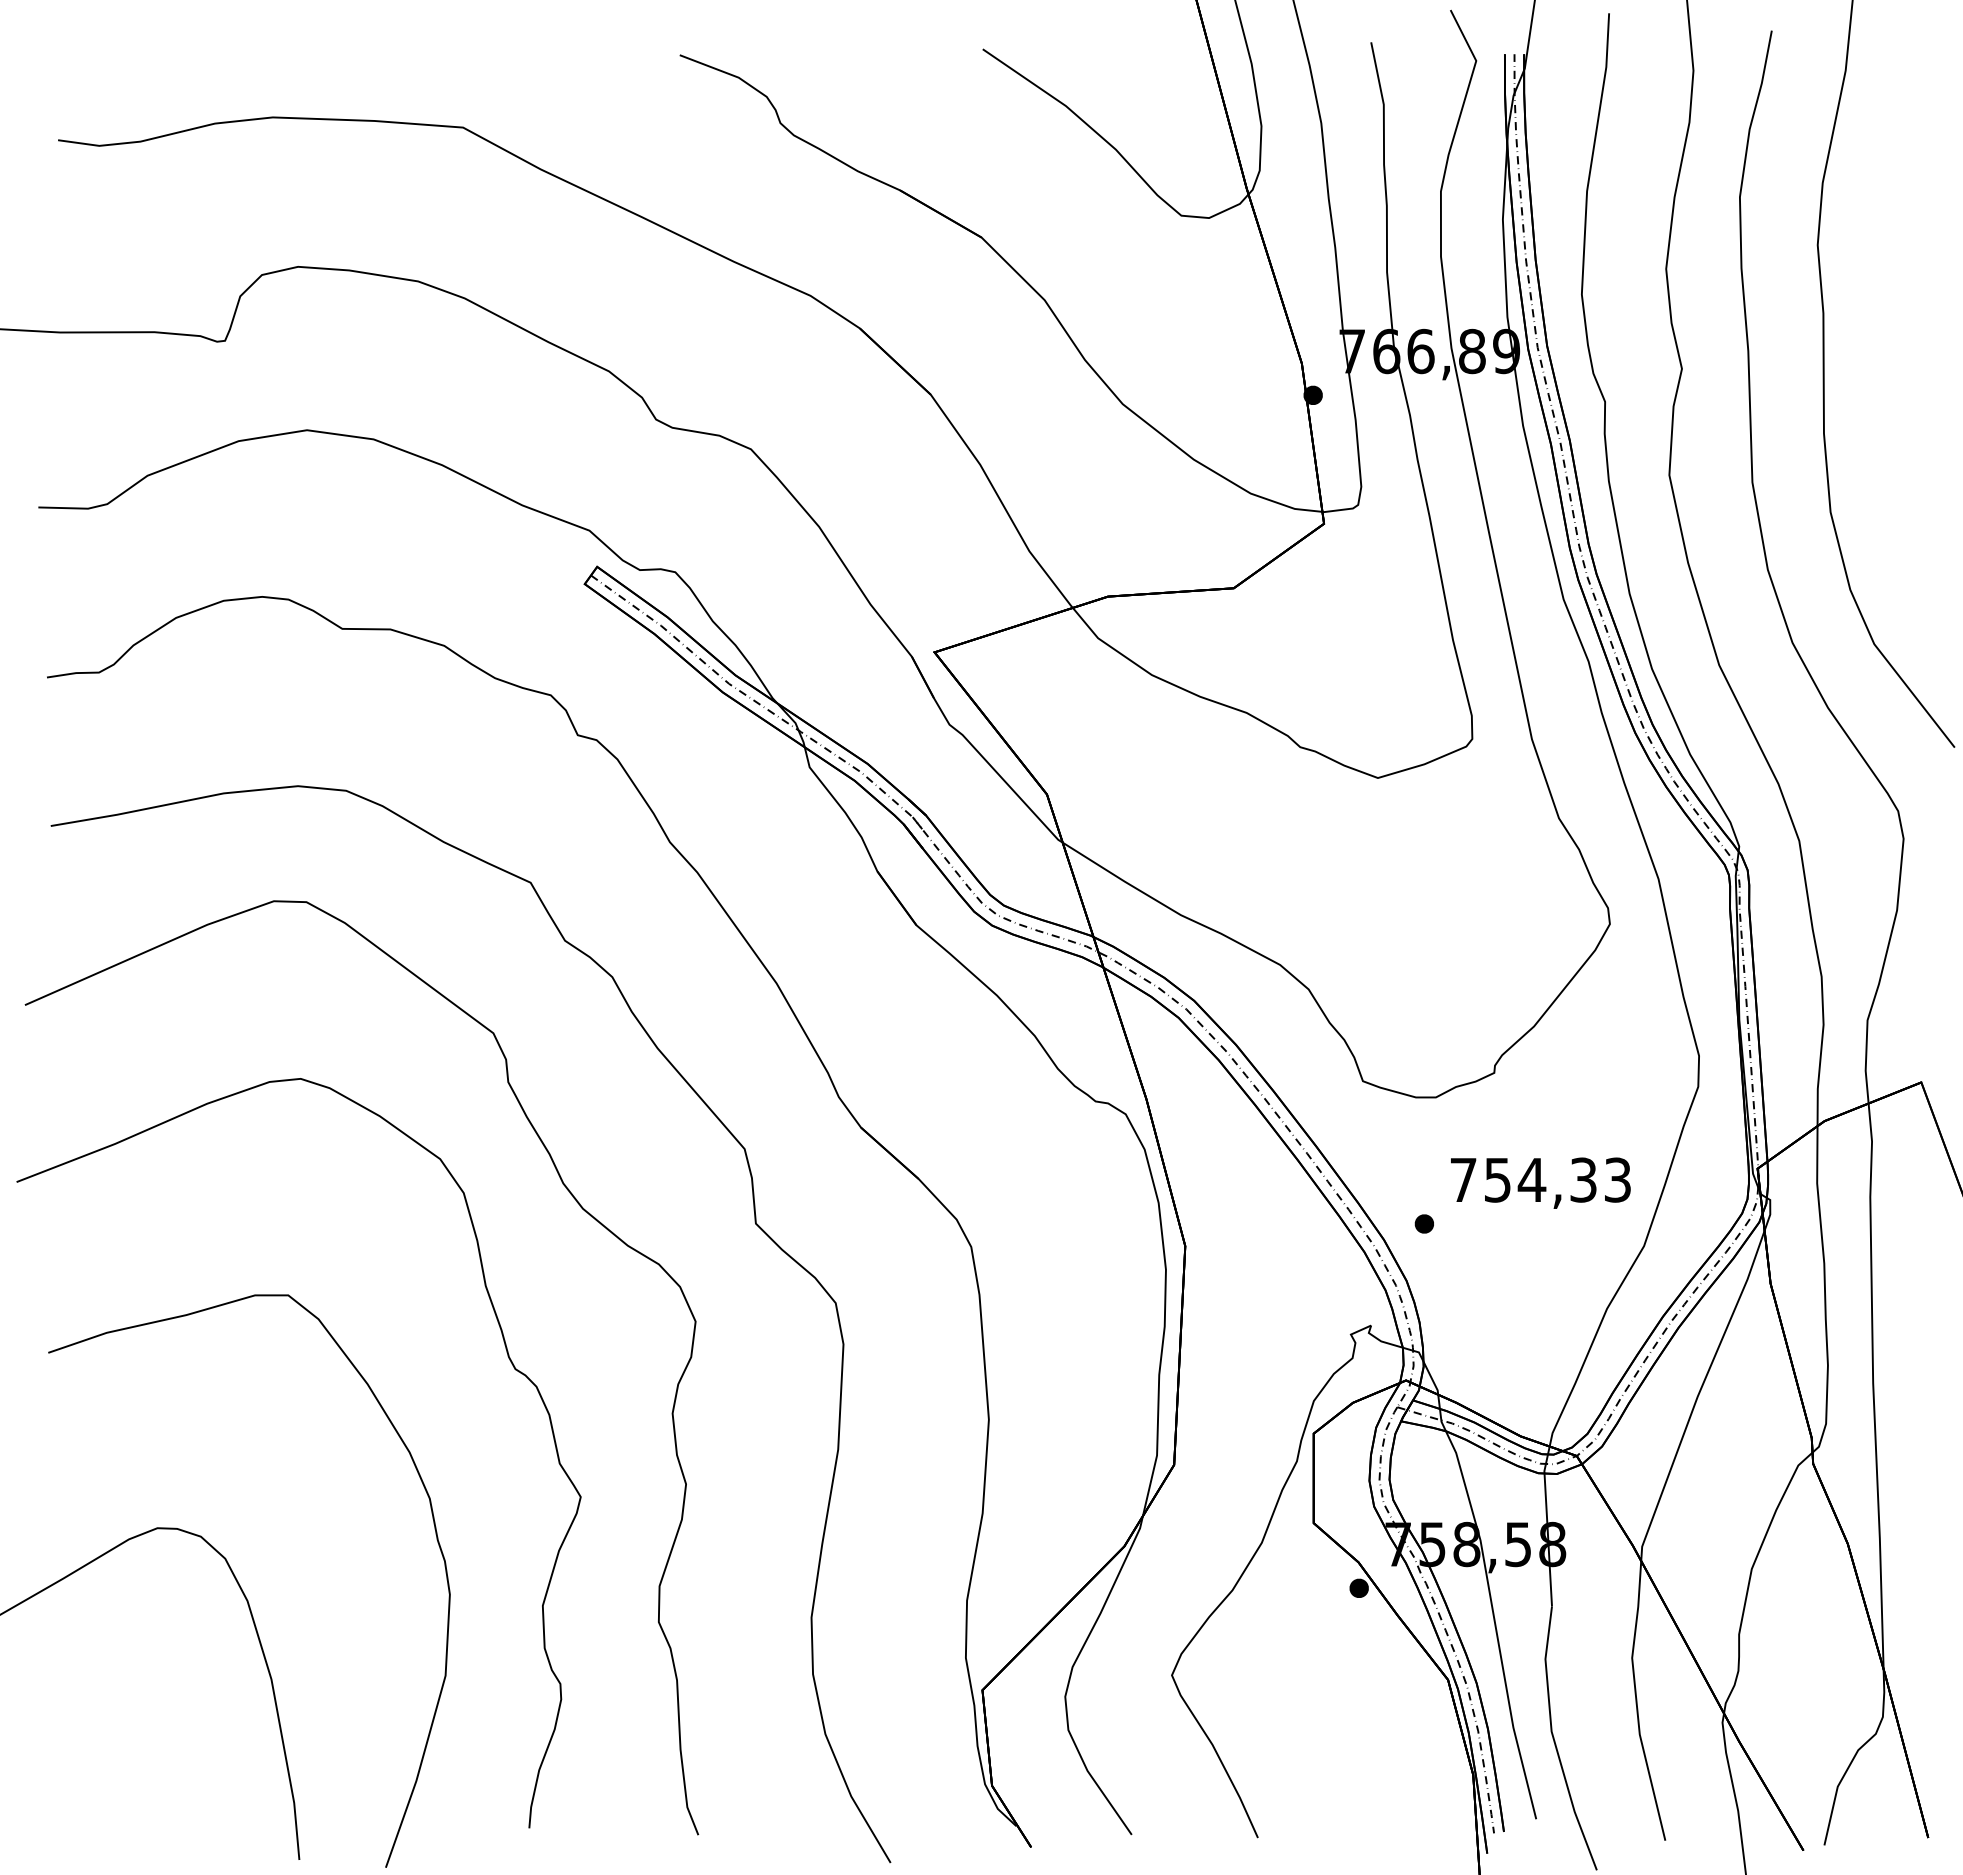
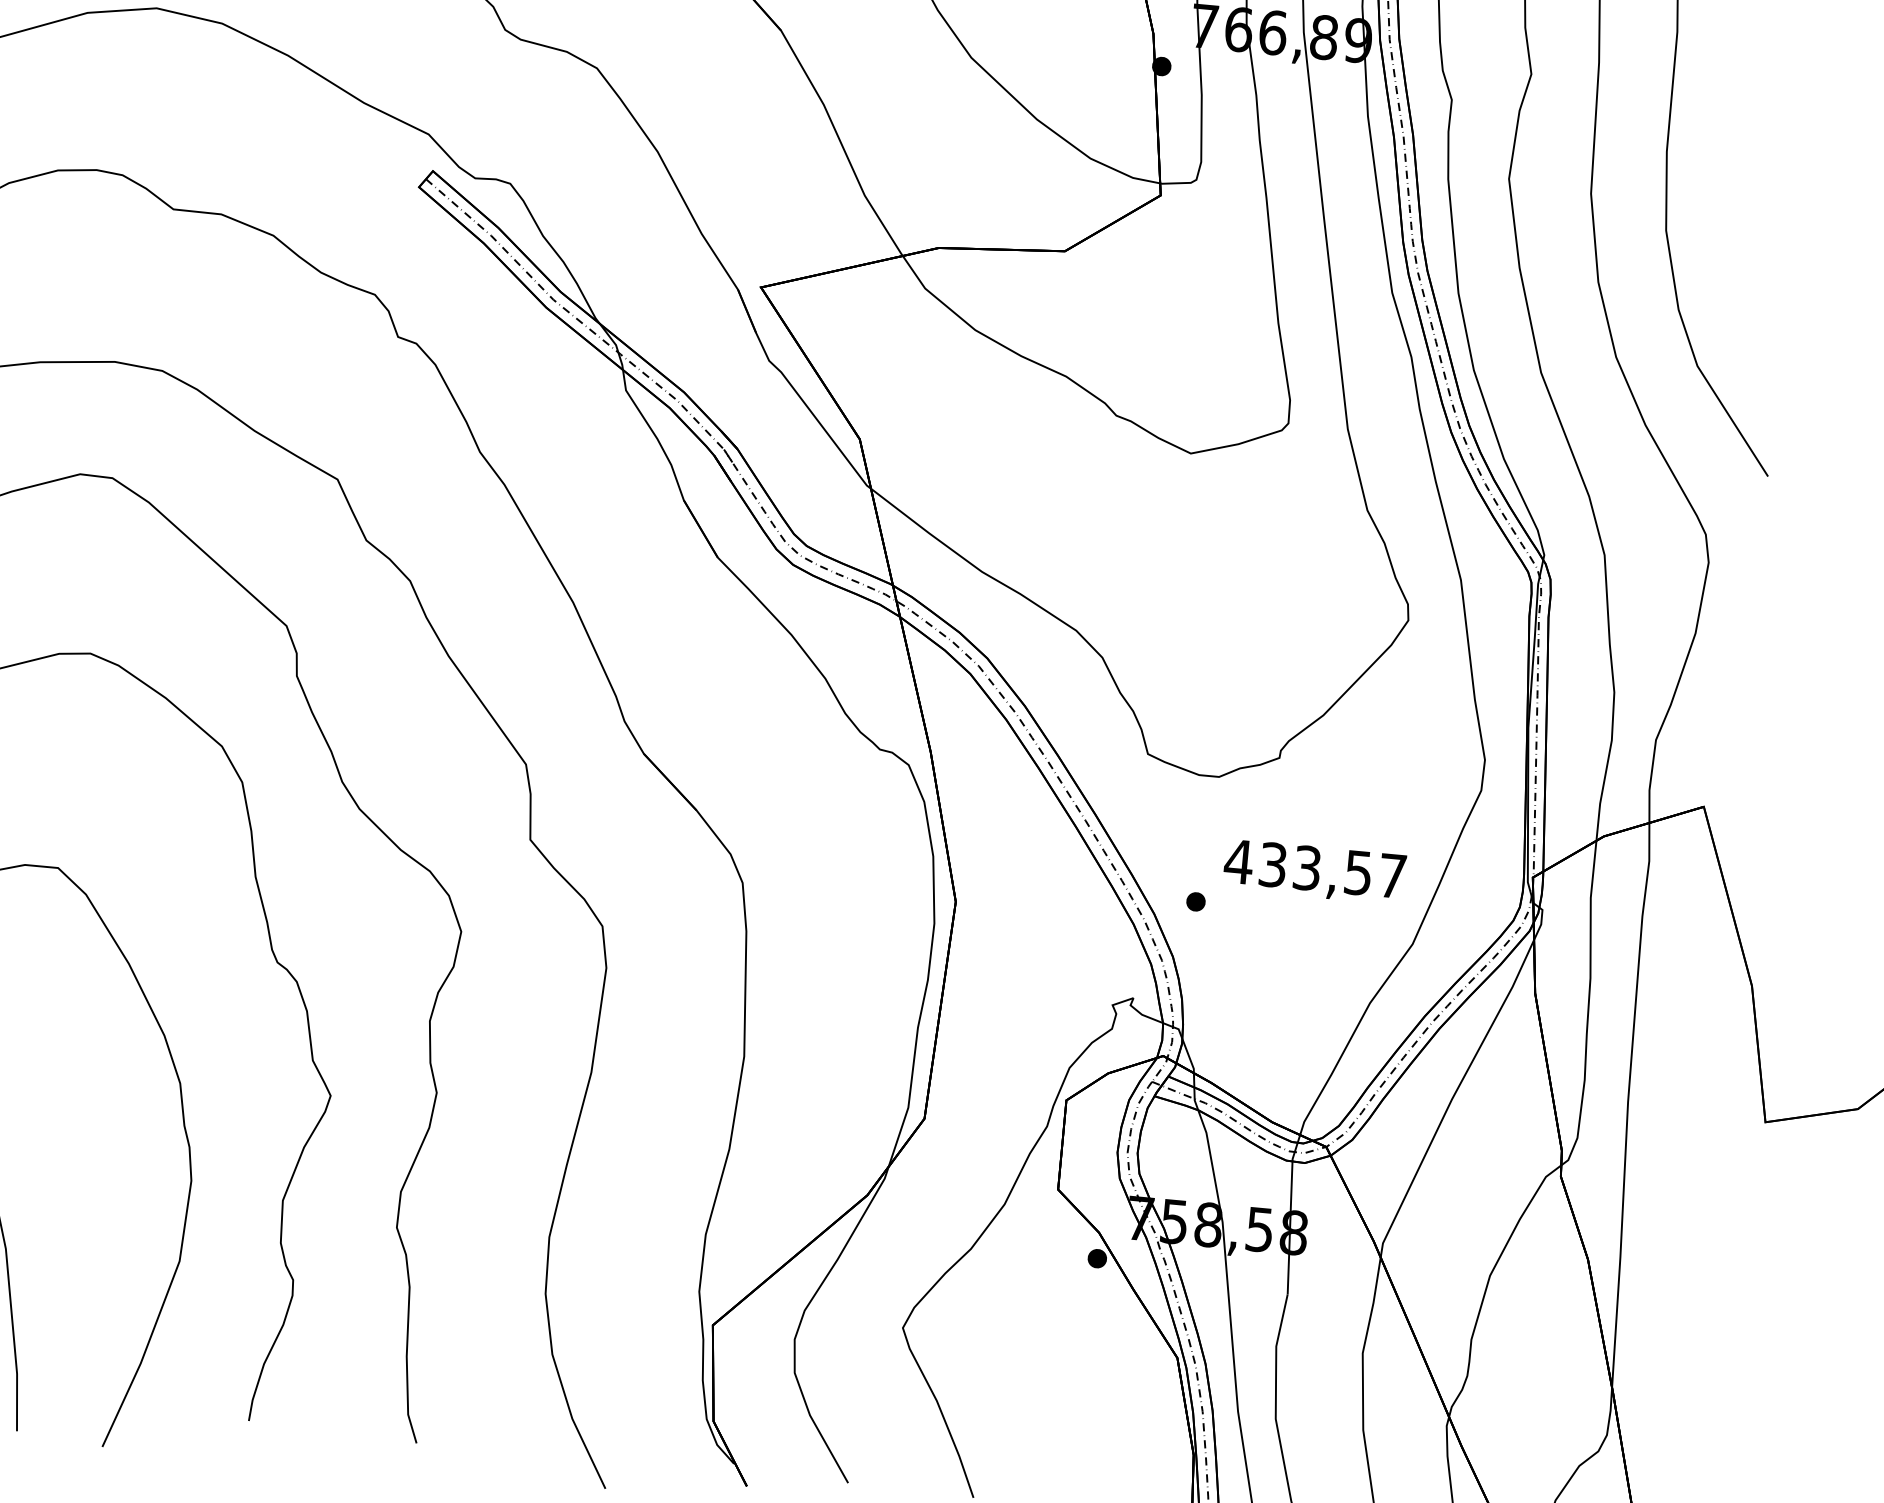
text: (1539, 1179) -> (1314, 868), 754,33 -> 433,57

